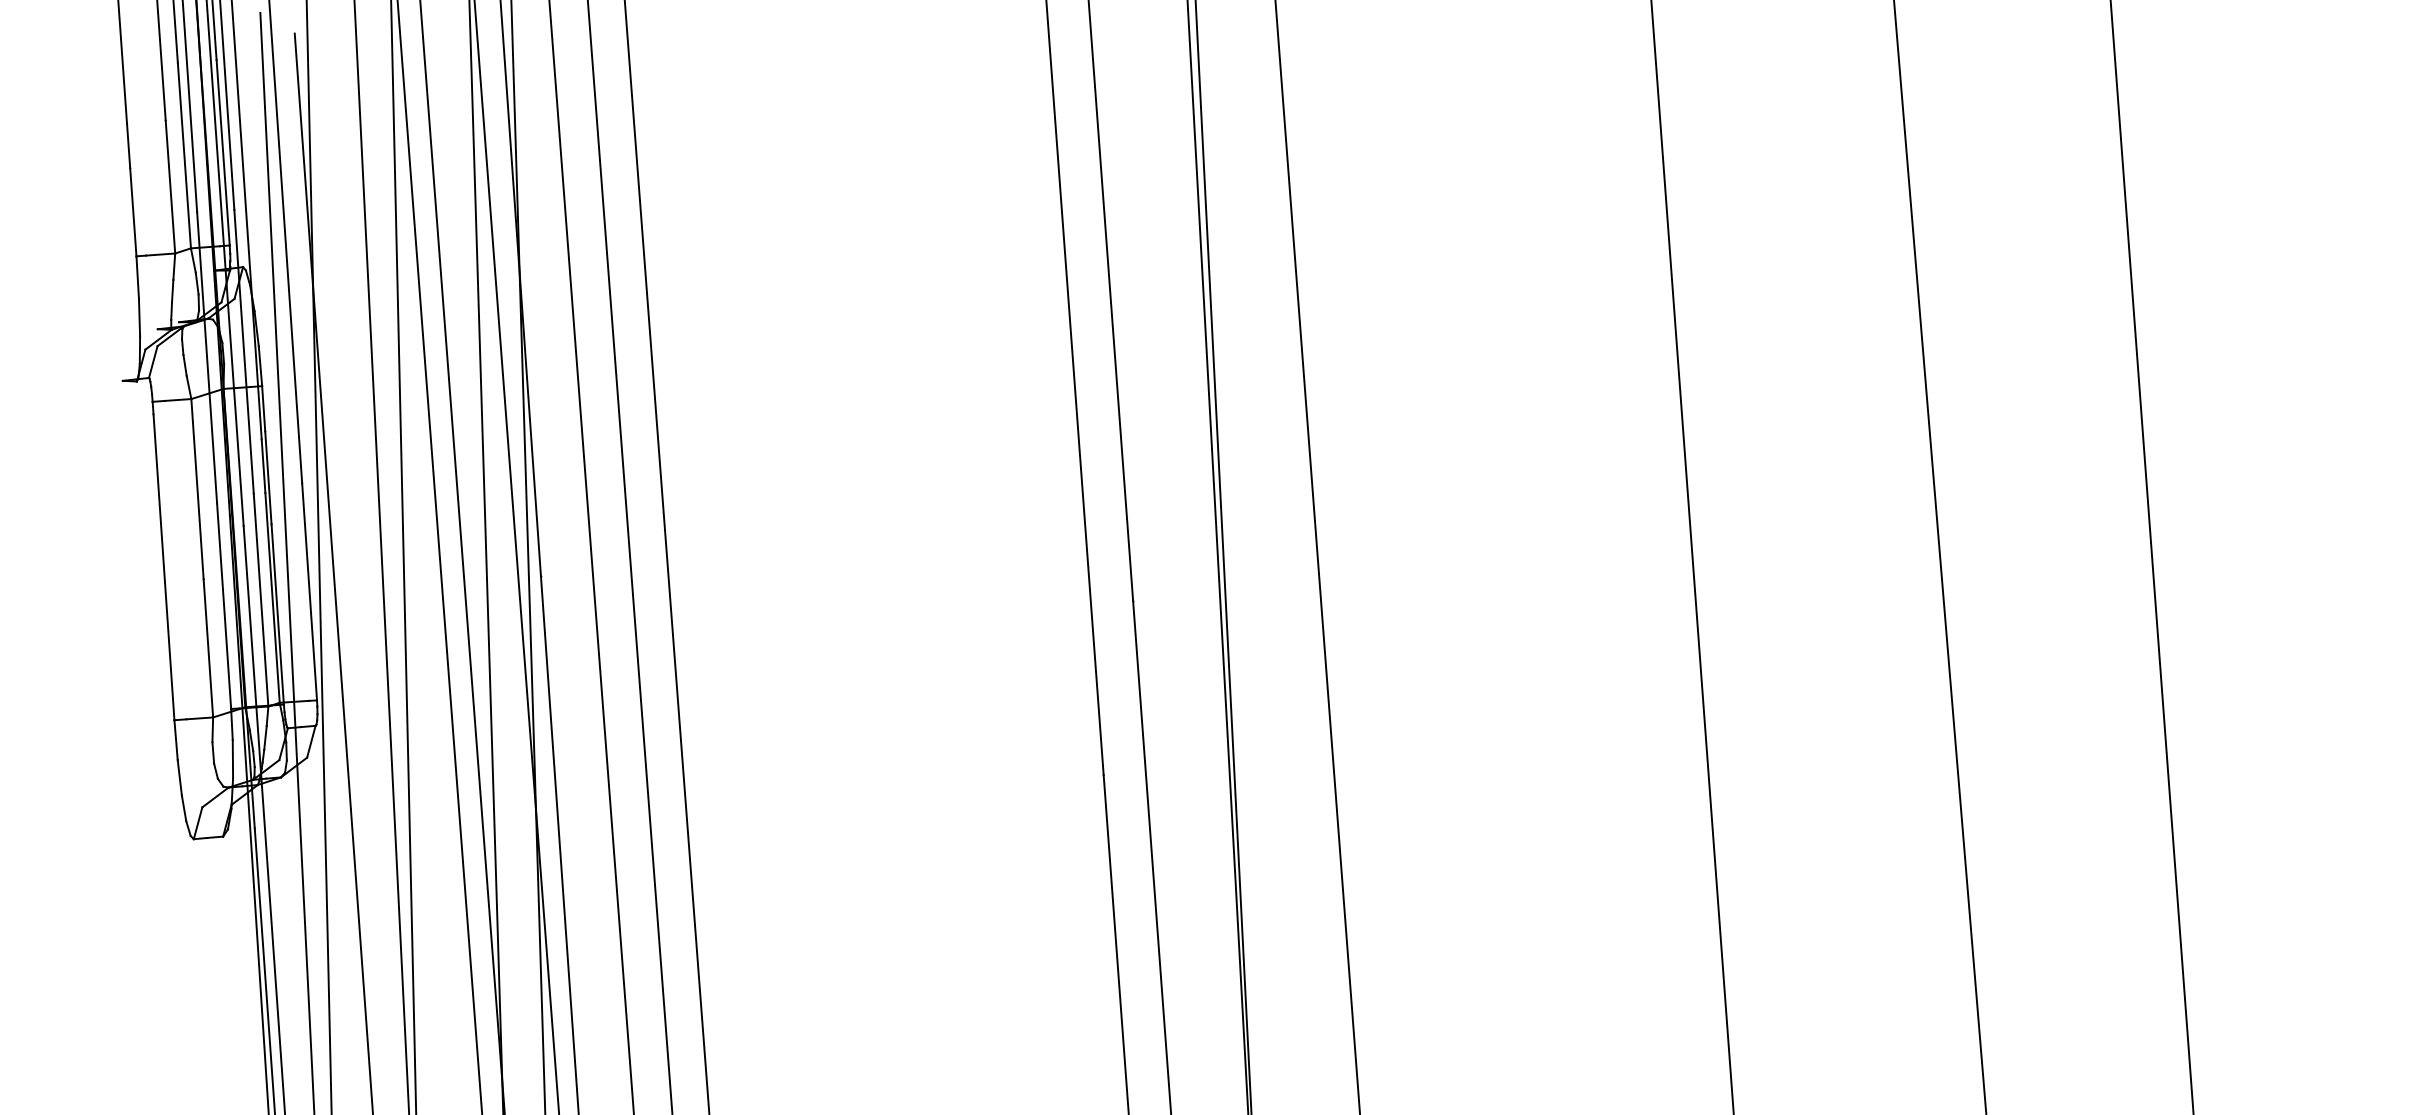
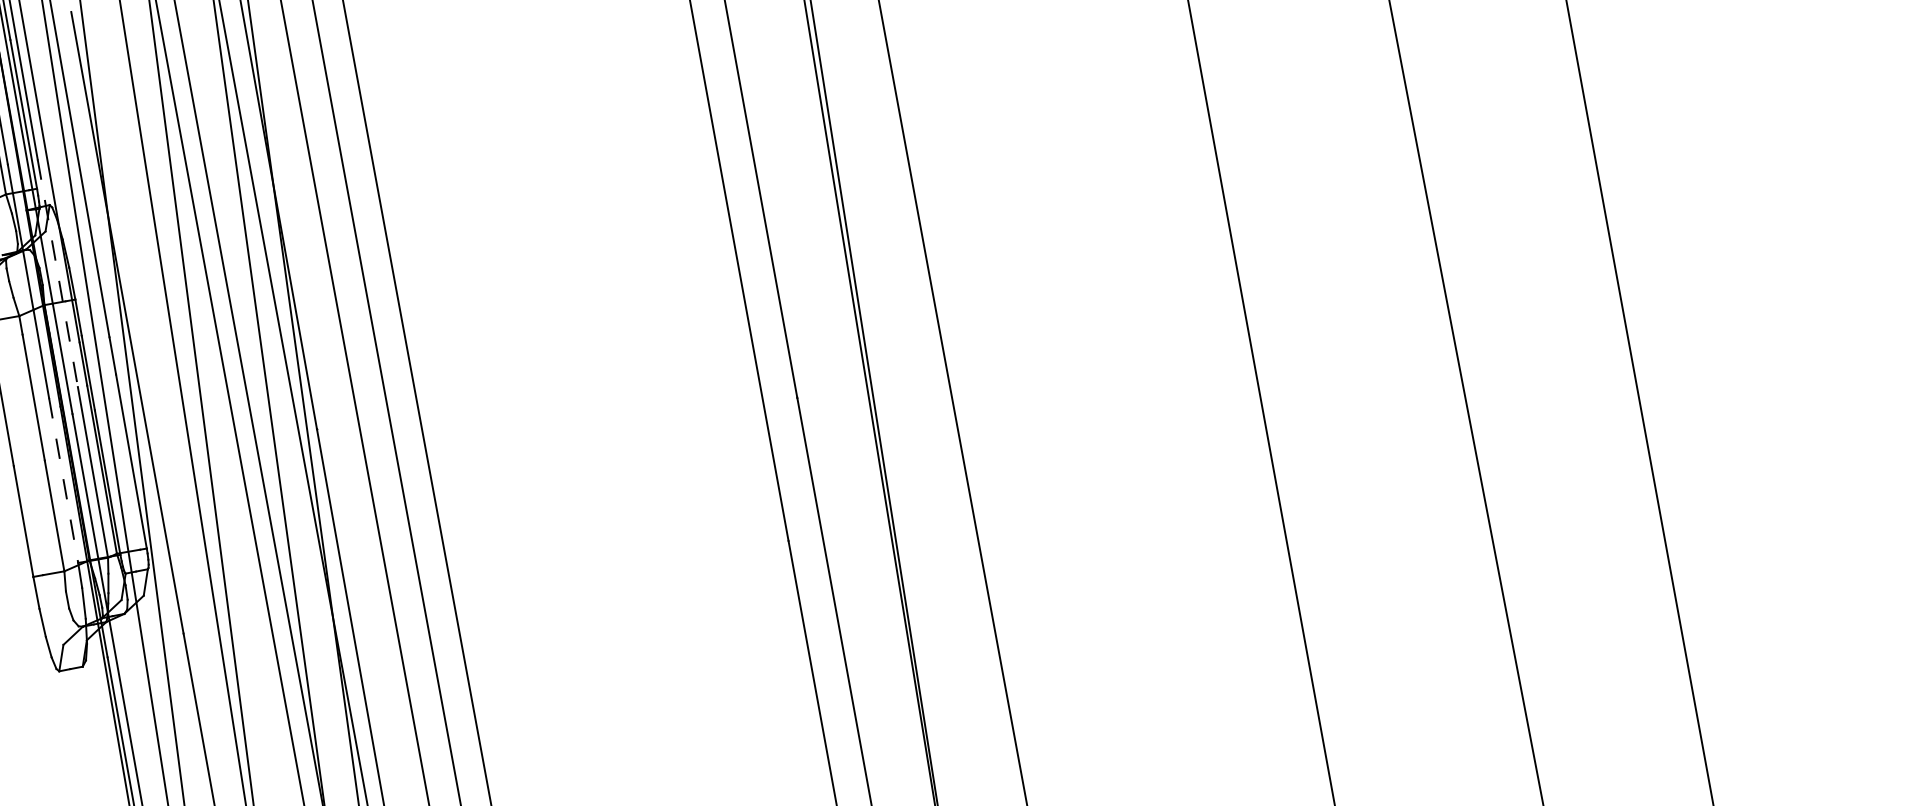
line: (244, 352) -> (58, 273), solid -> dashed
line: (224, 606) -> (63, 480), solid -> dashed

